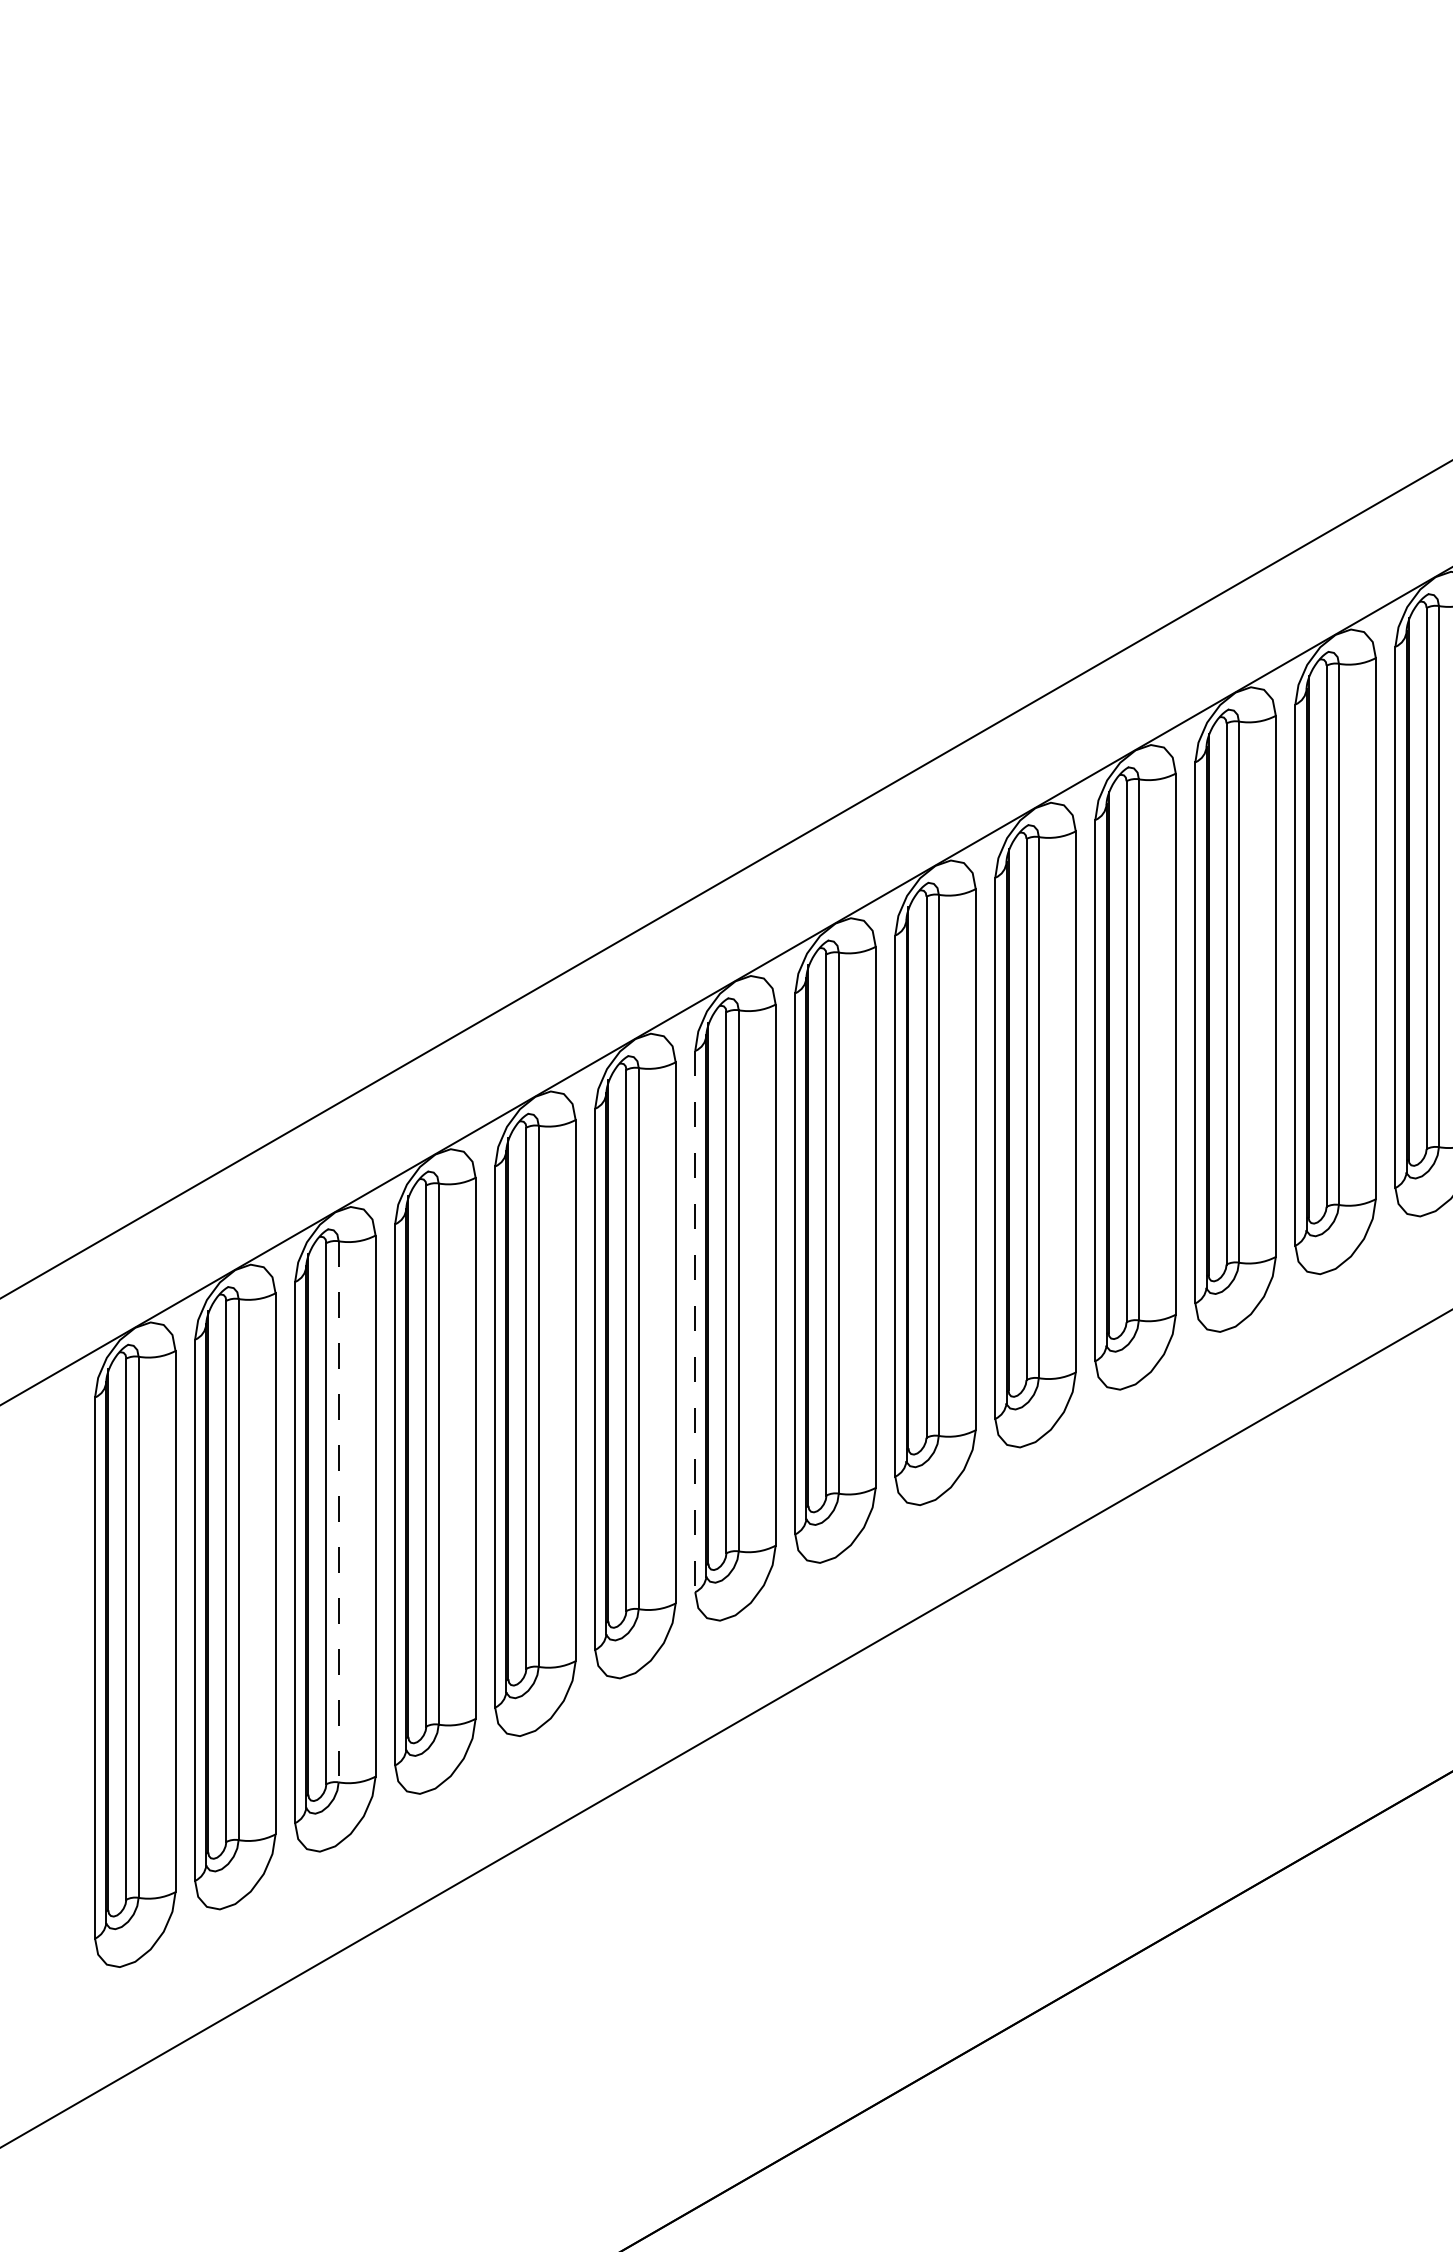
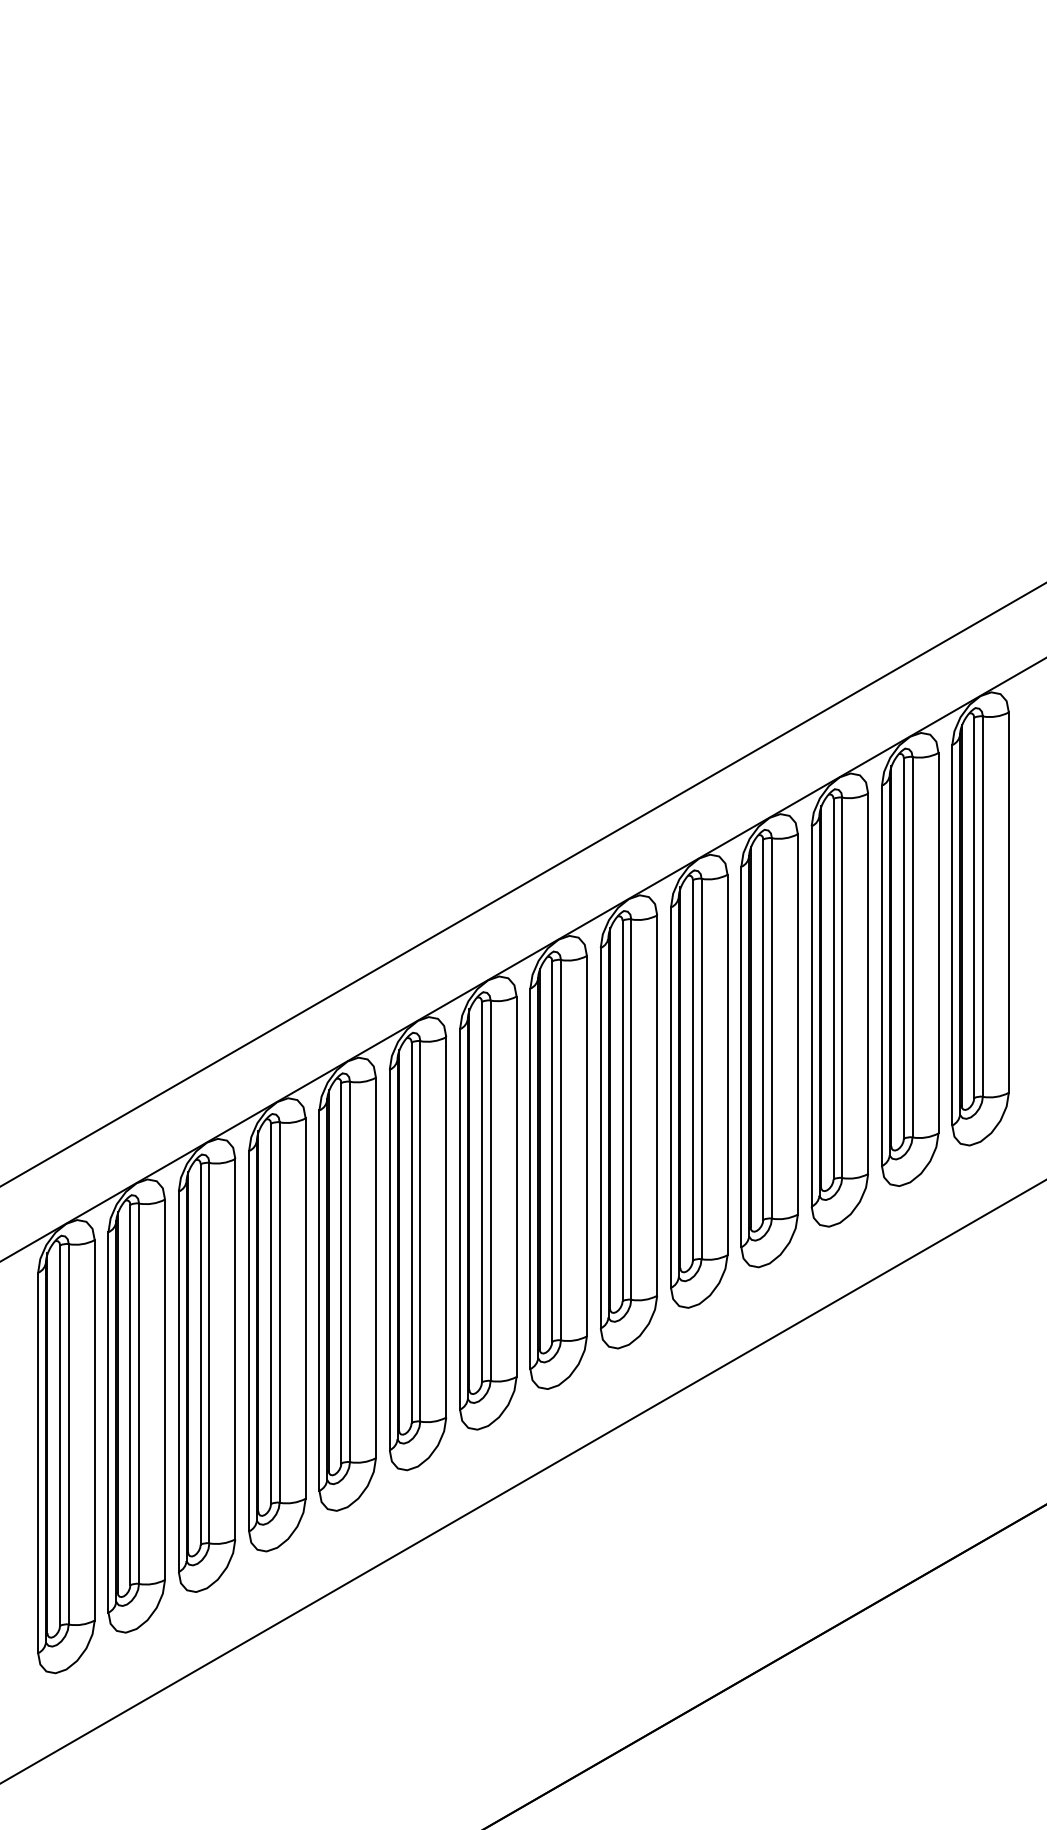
line: (695, 1321) -> (460, 1219), dashed -> solid
line: (338, 1512) -> (209, 1353), dashed -> solid

